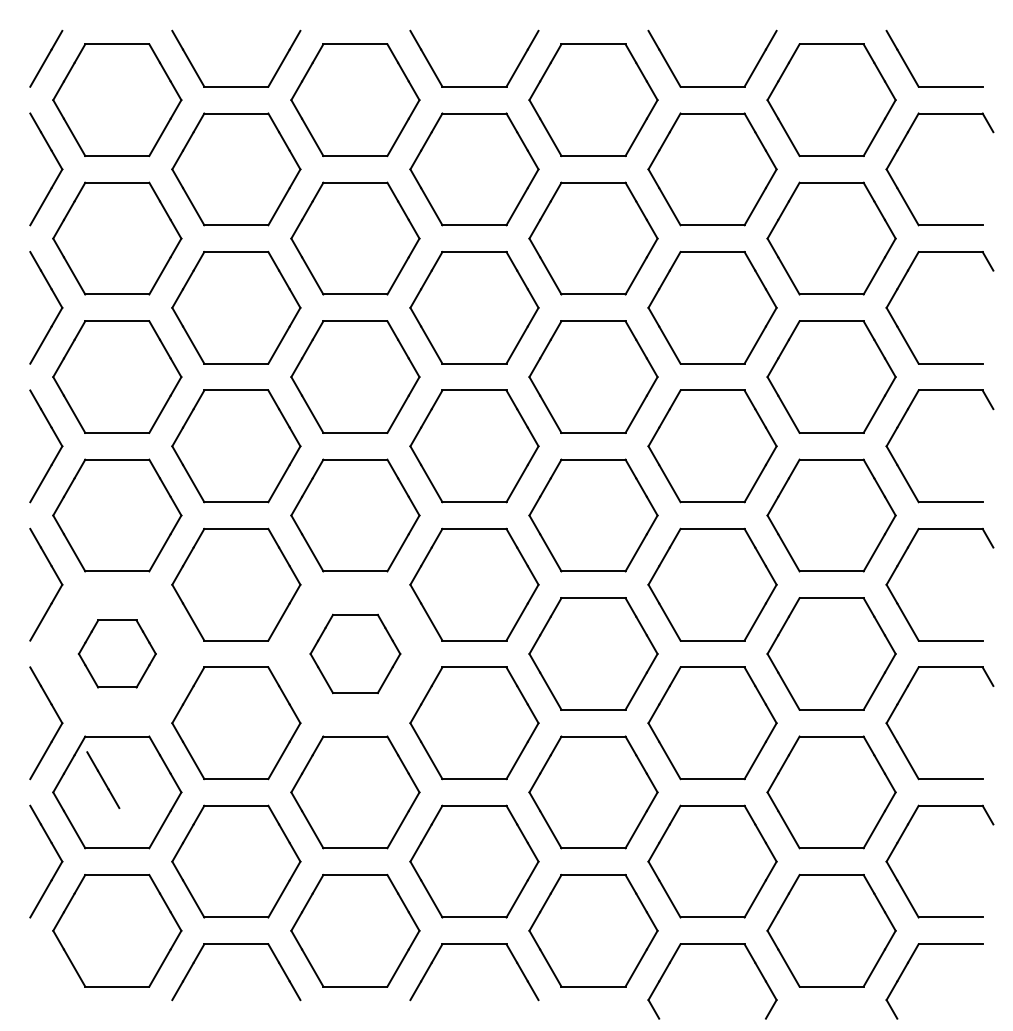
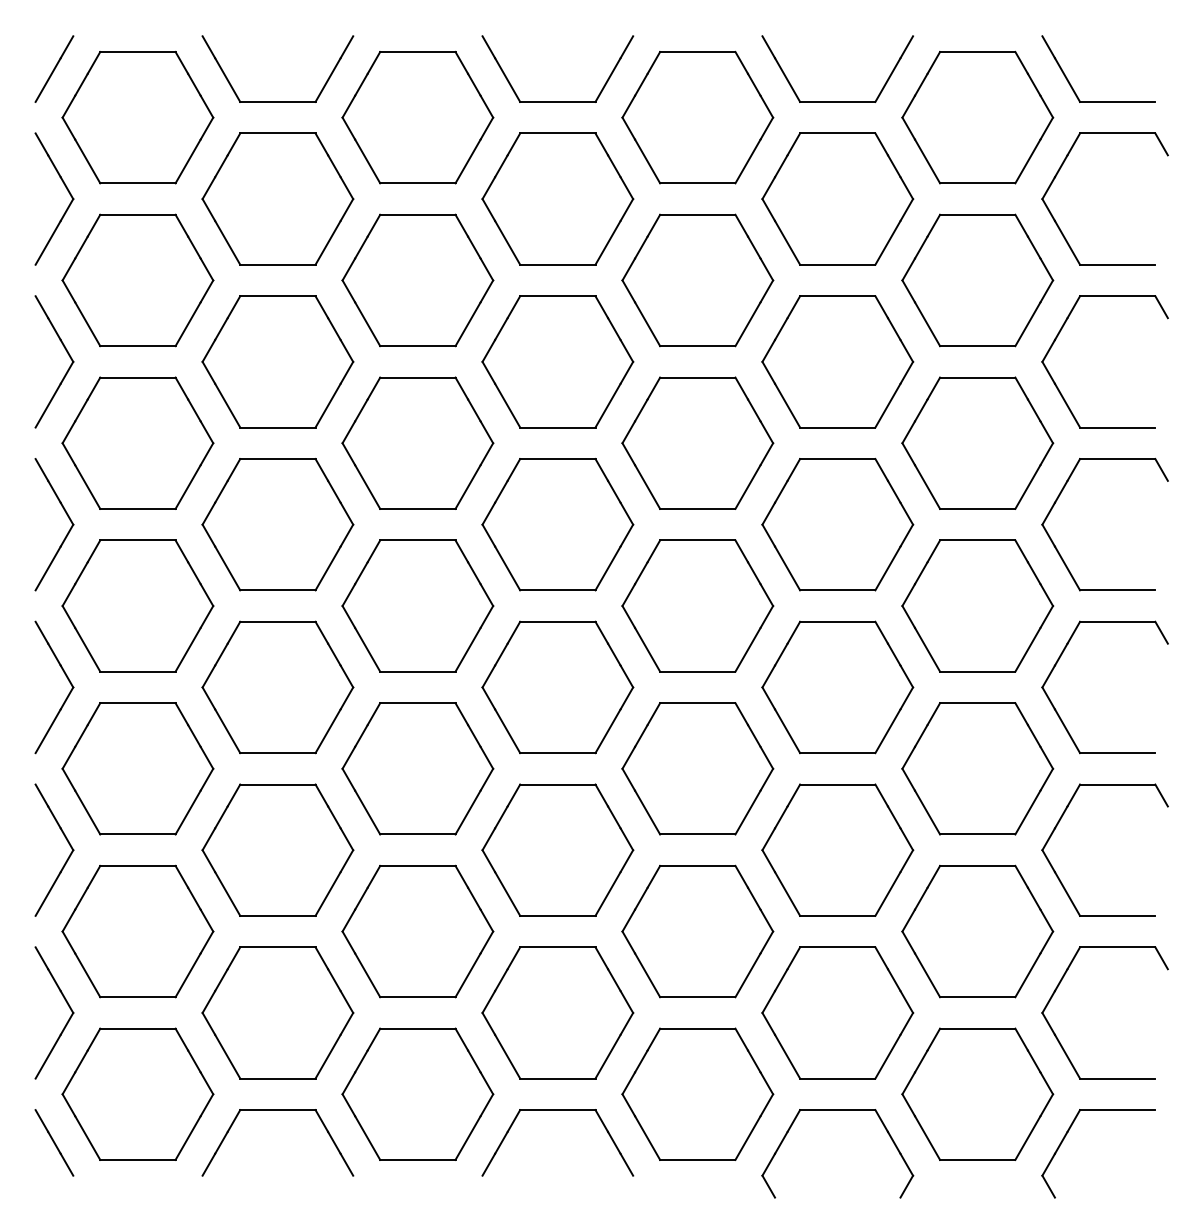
part: (117, 653) -> (138, 768), size x1.67
part: (355, 653) -> (417, 768), size x1.43
line: (103, 779) -> (54, 1142), moved

